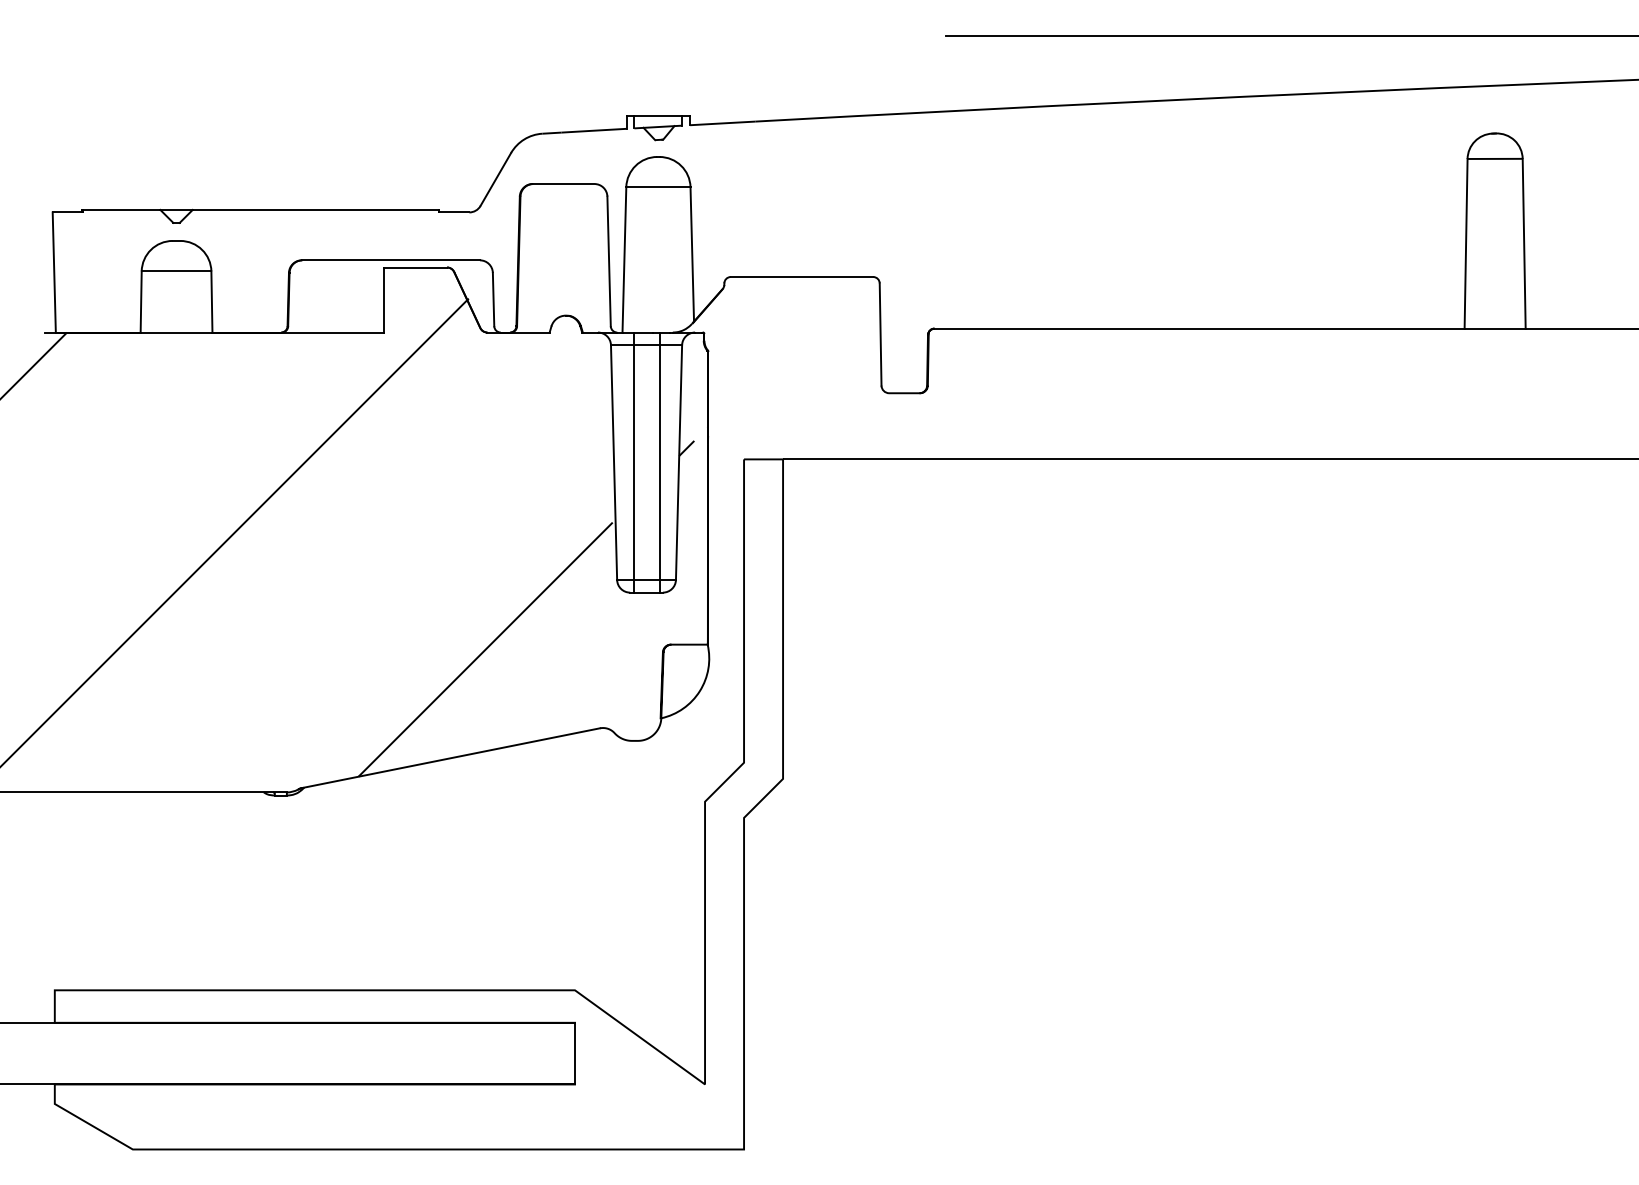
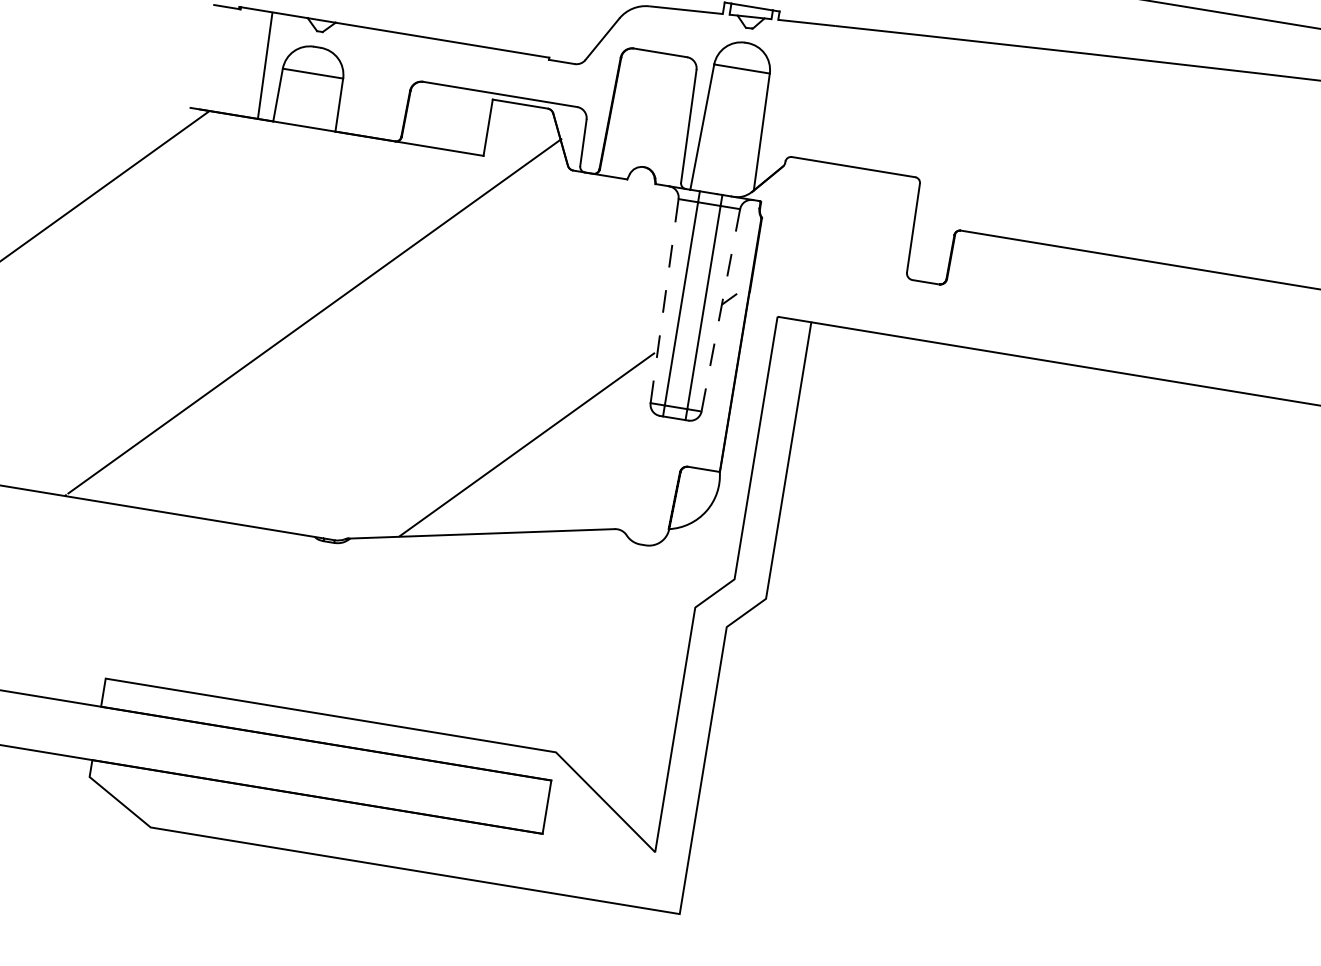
line: (53, 272) -> (264, 64), moved
line: (614, 462) -> (665, 301), solid -> dashed
line: (679, 463) -> (721, 311), solid -> dashed

